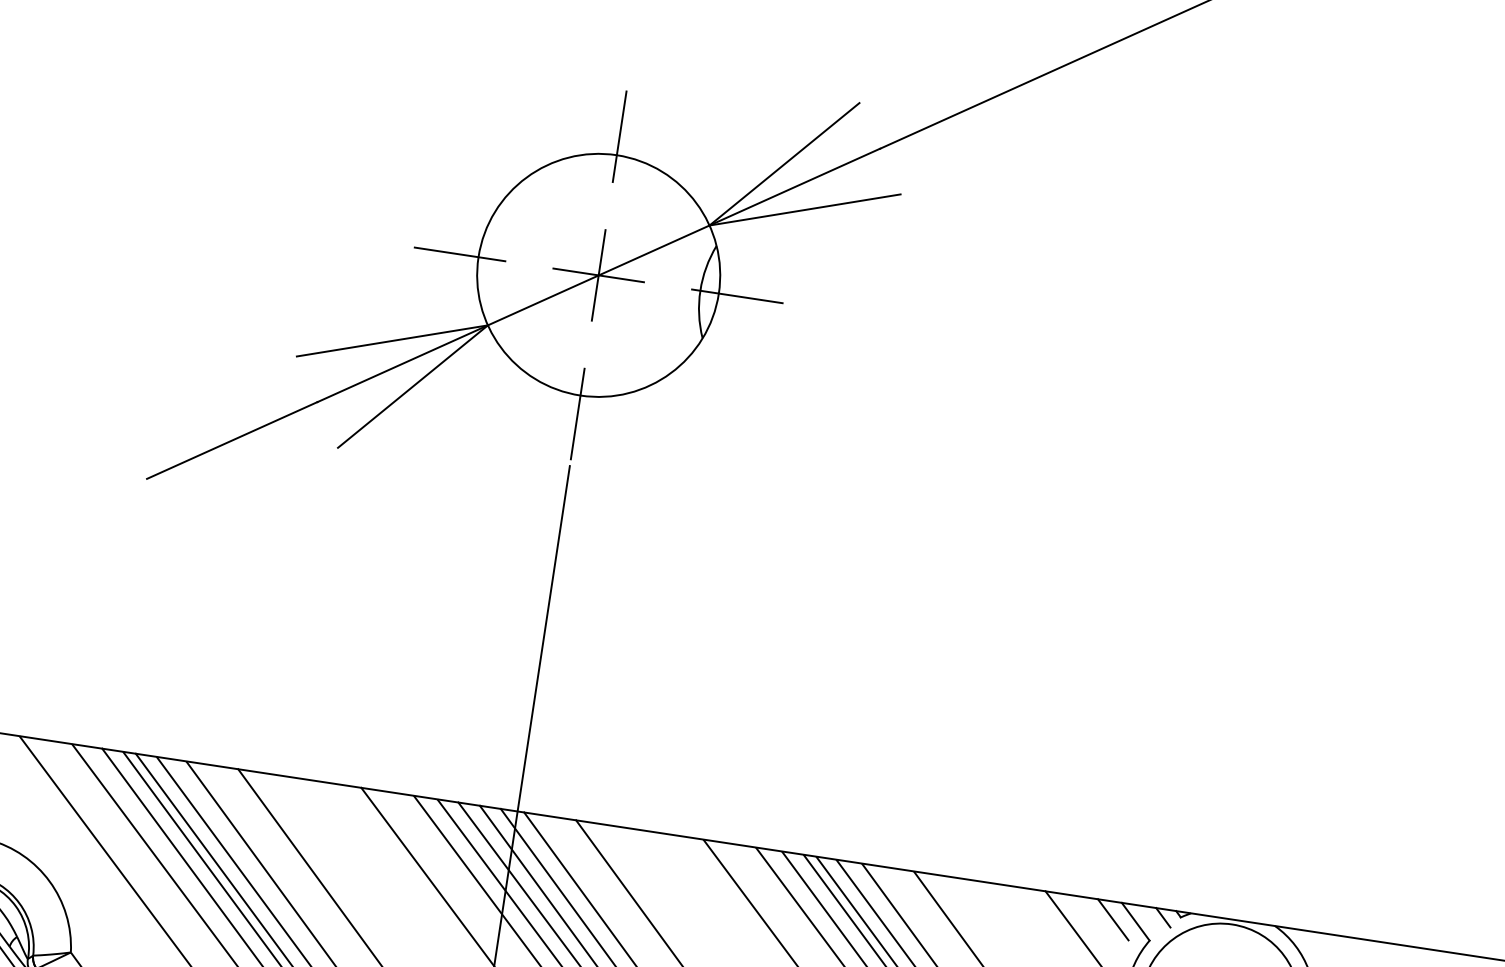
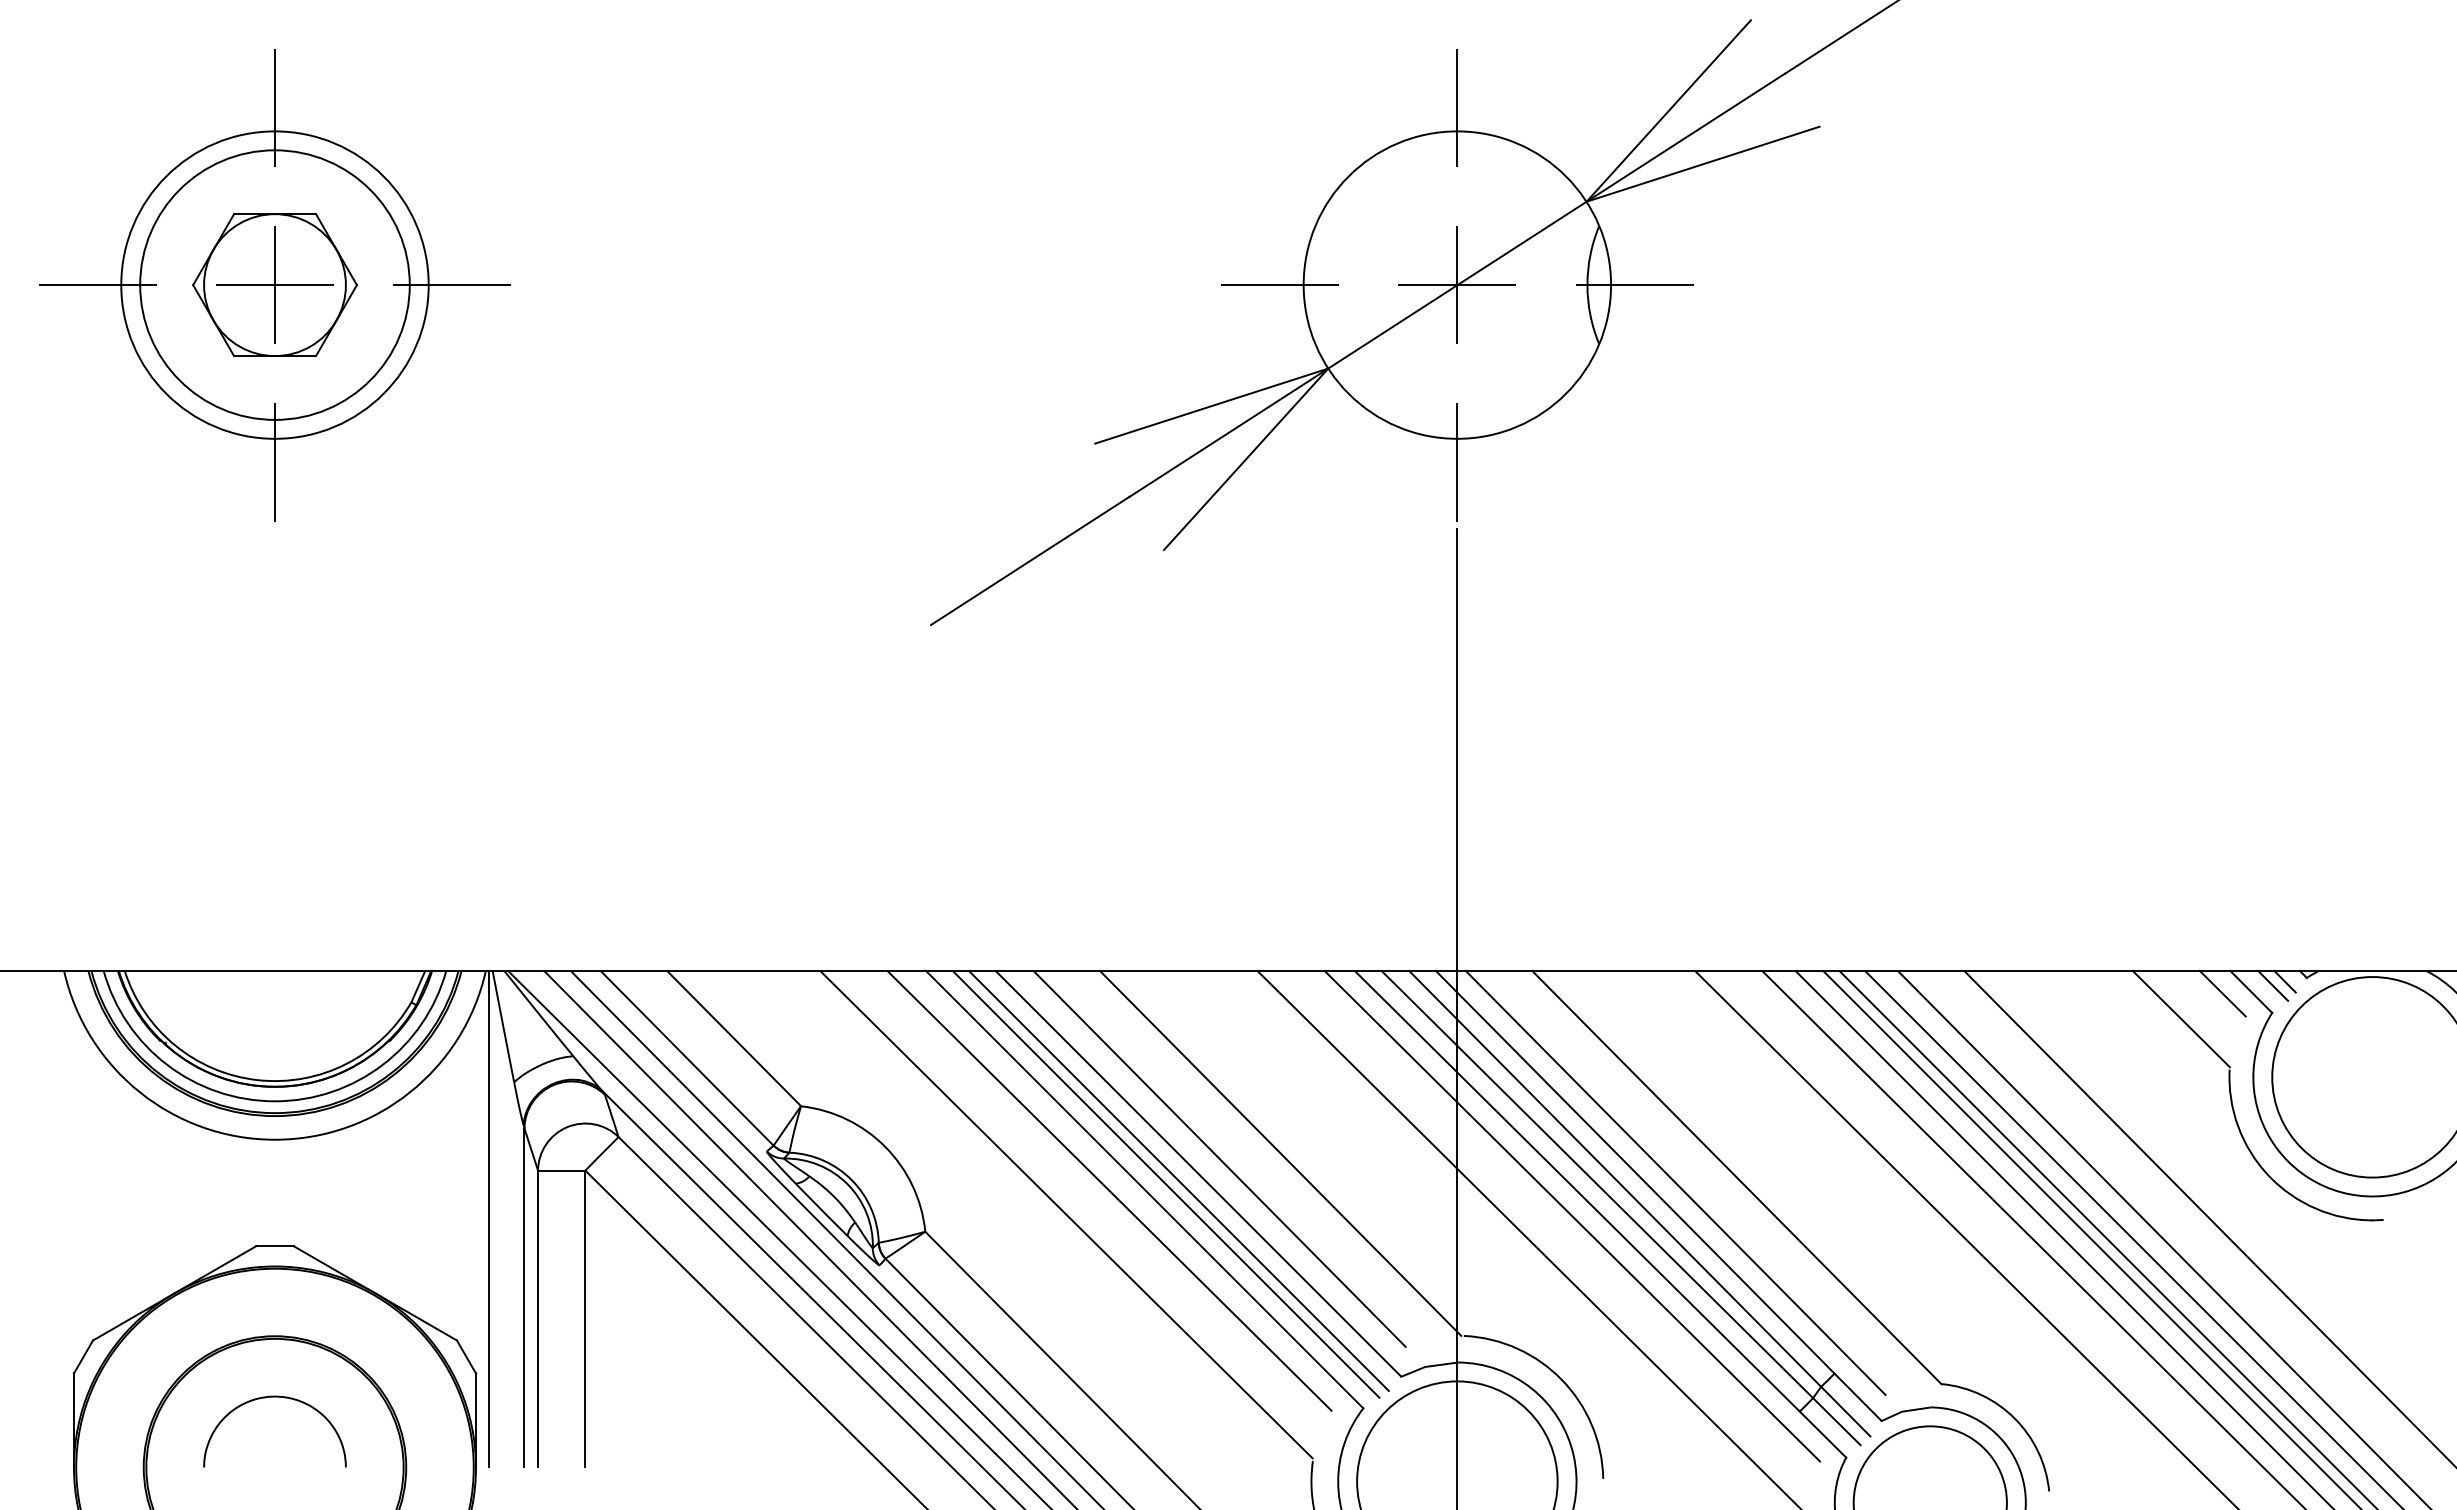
line: (1153, 919) -> (2273, 985), added

